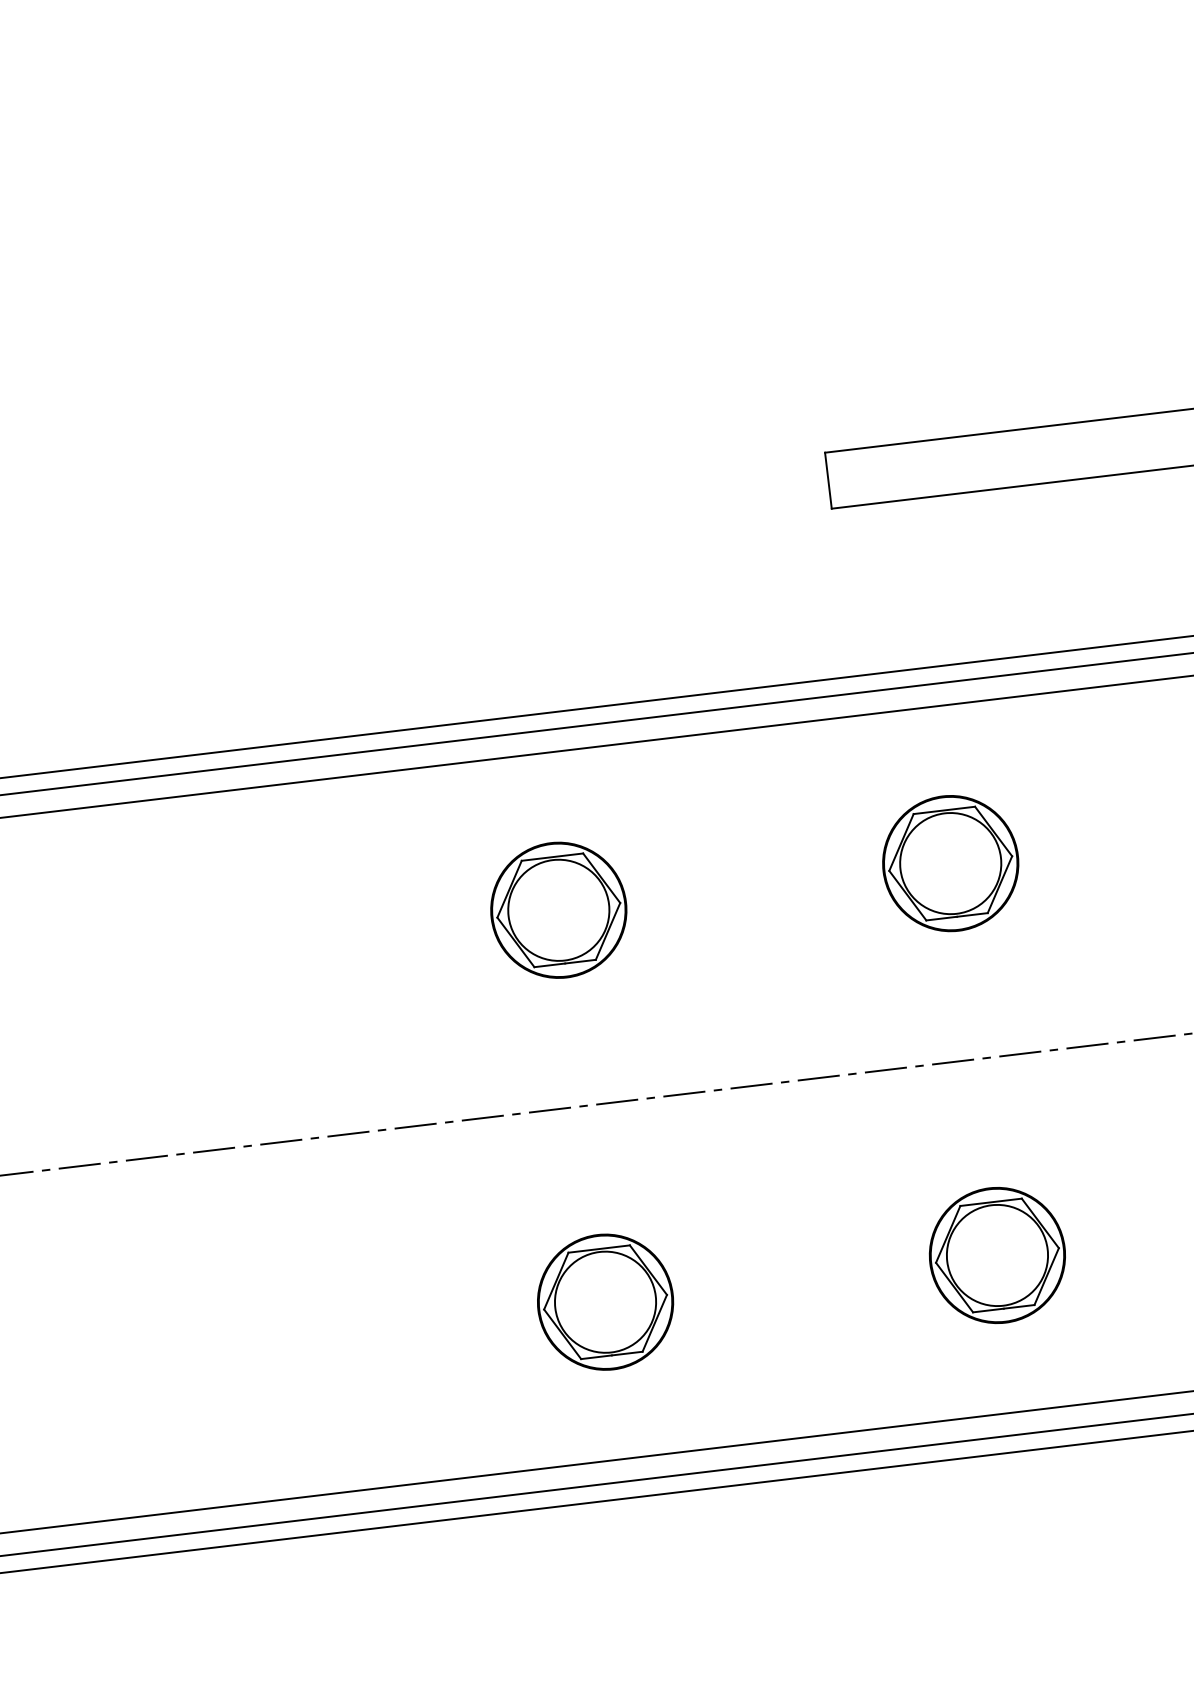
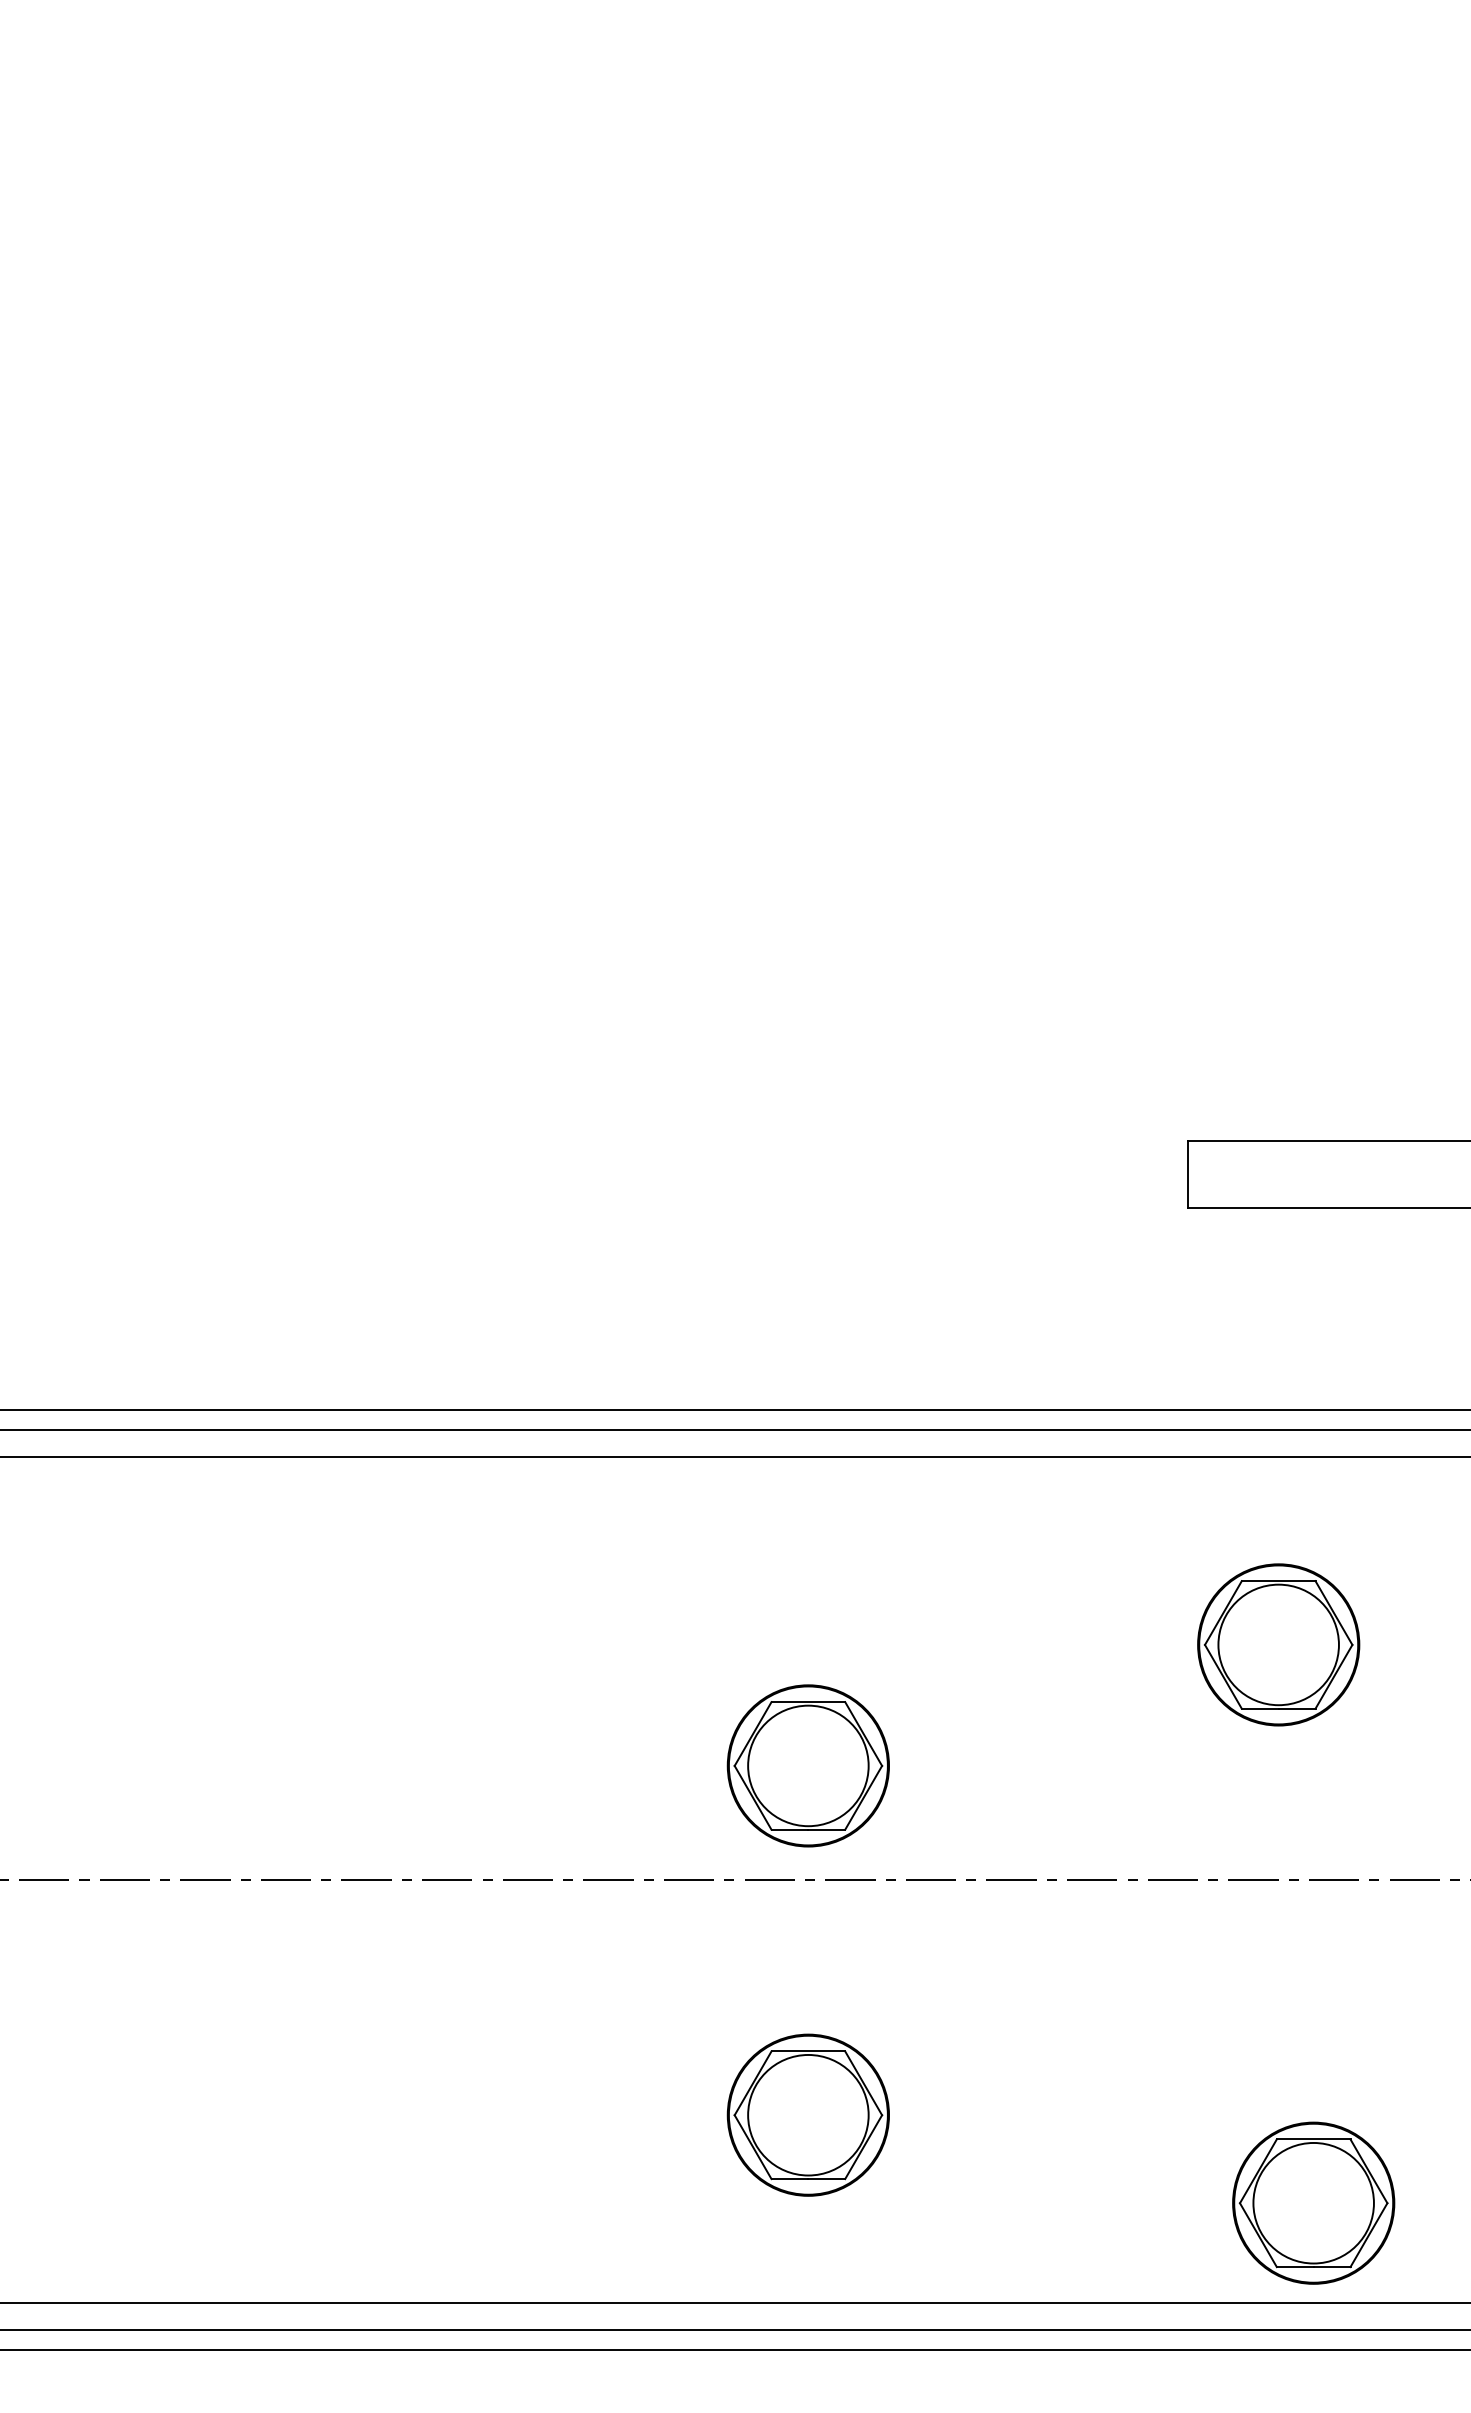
part: (558, 910) -> (807, 1765), moved
part: (997, 1254) -> (1313, 2202), moved

